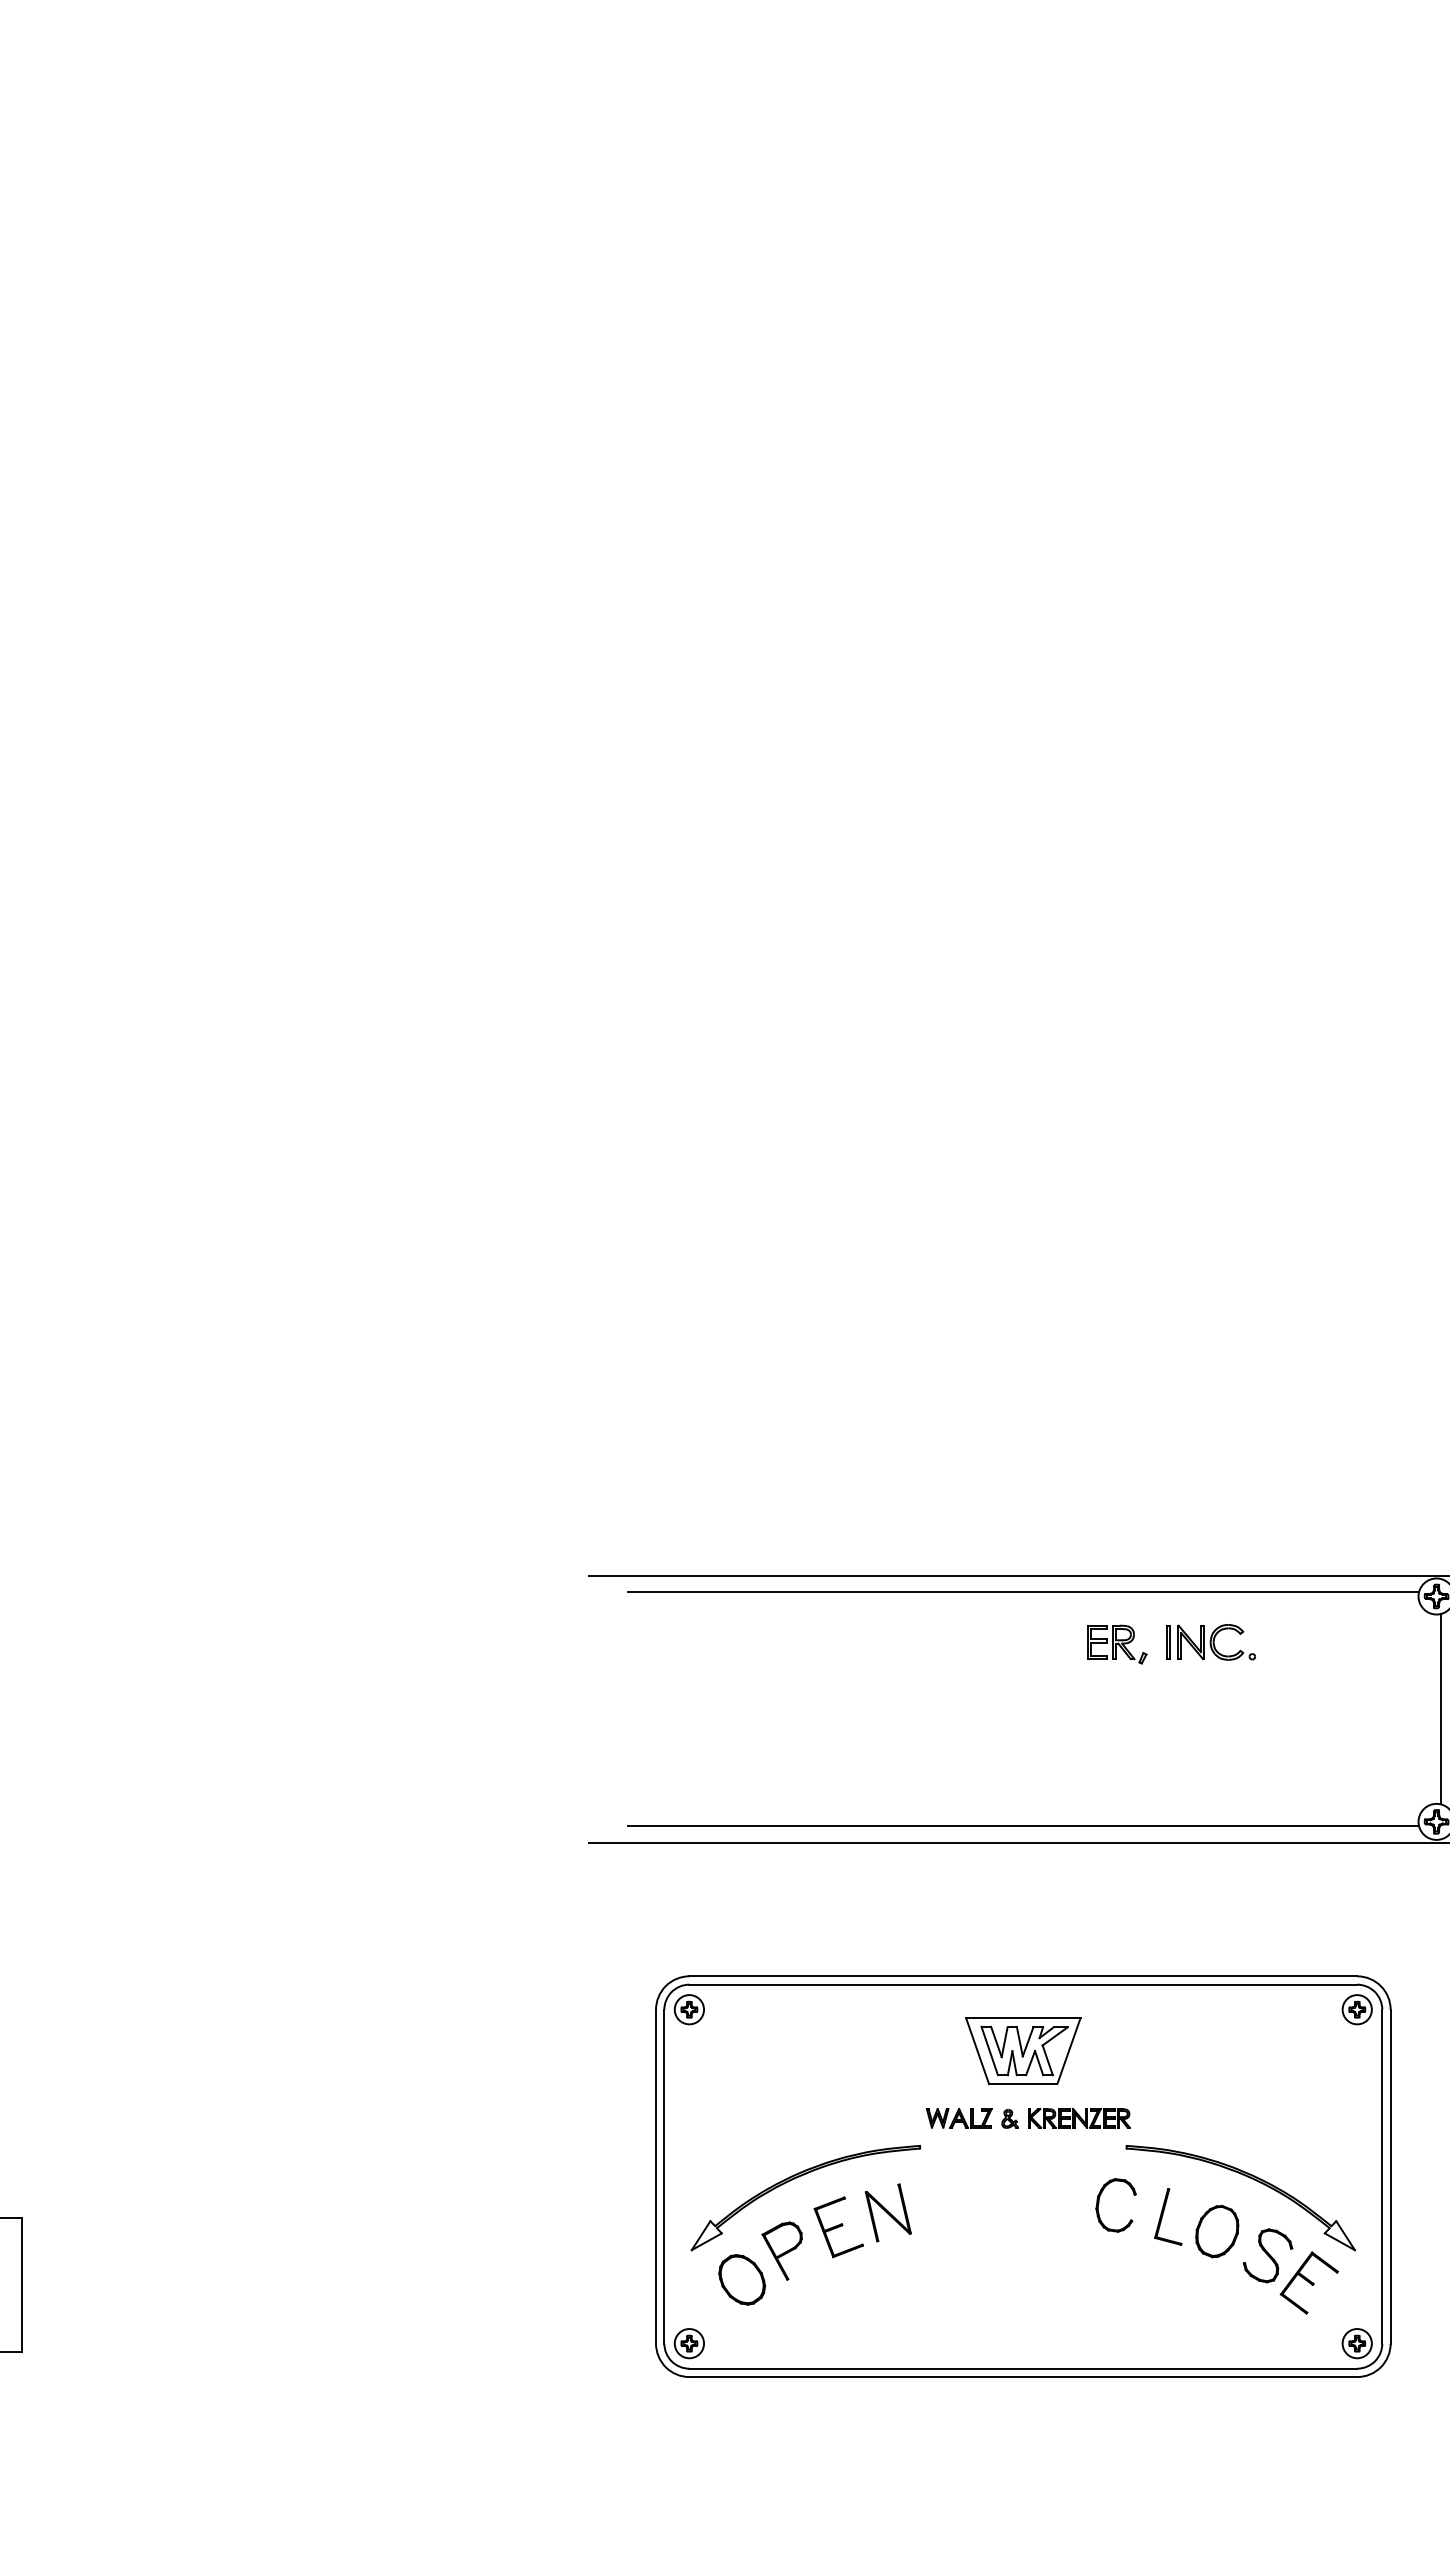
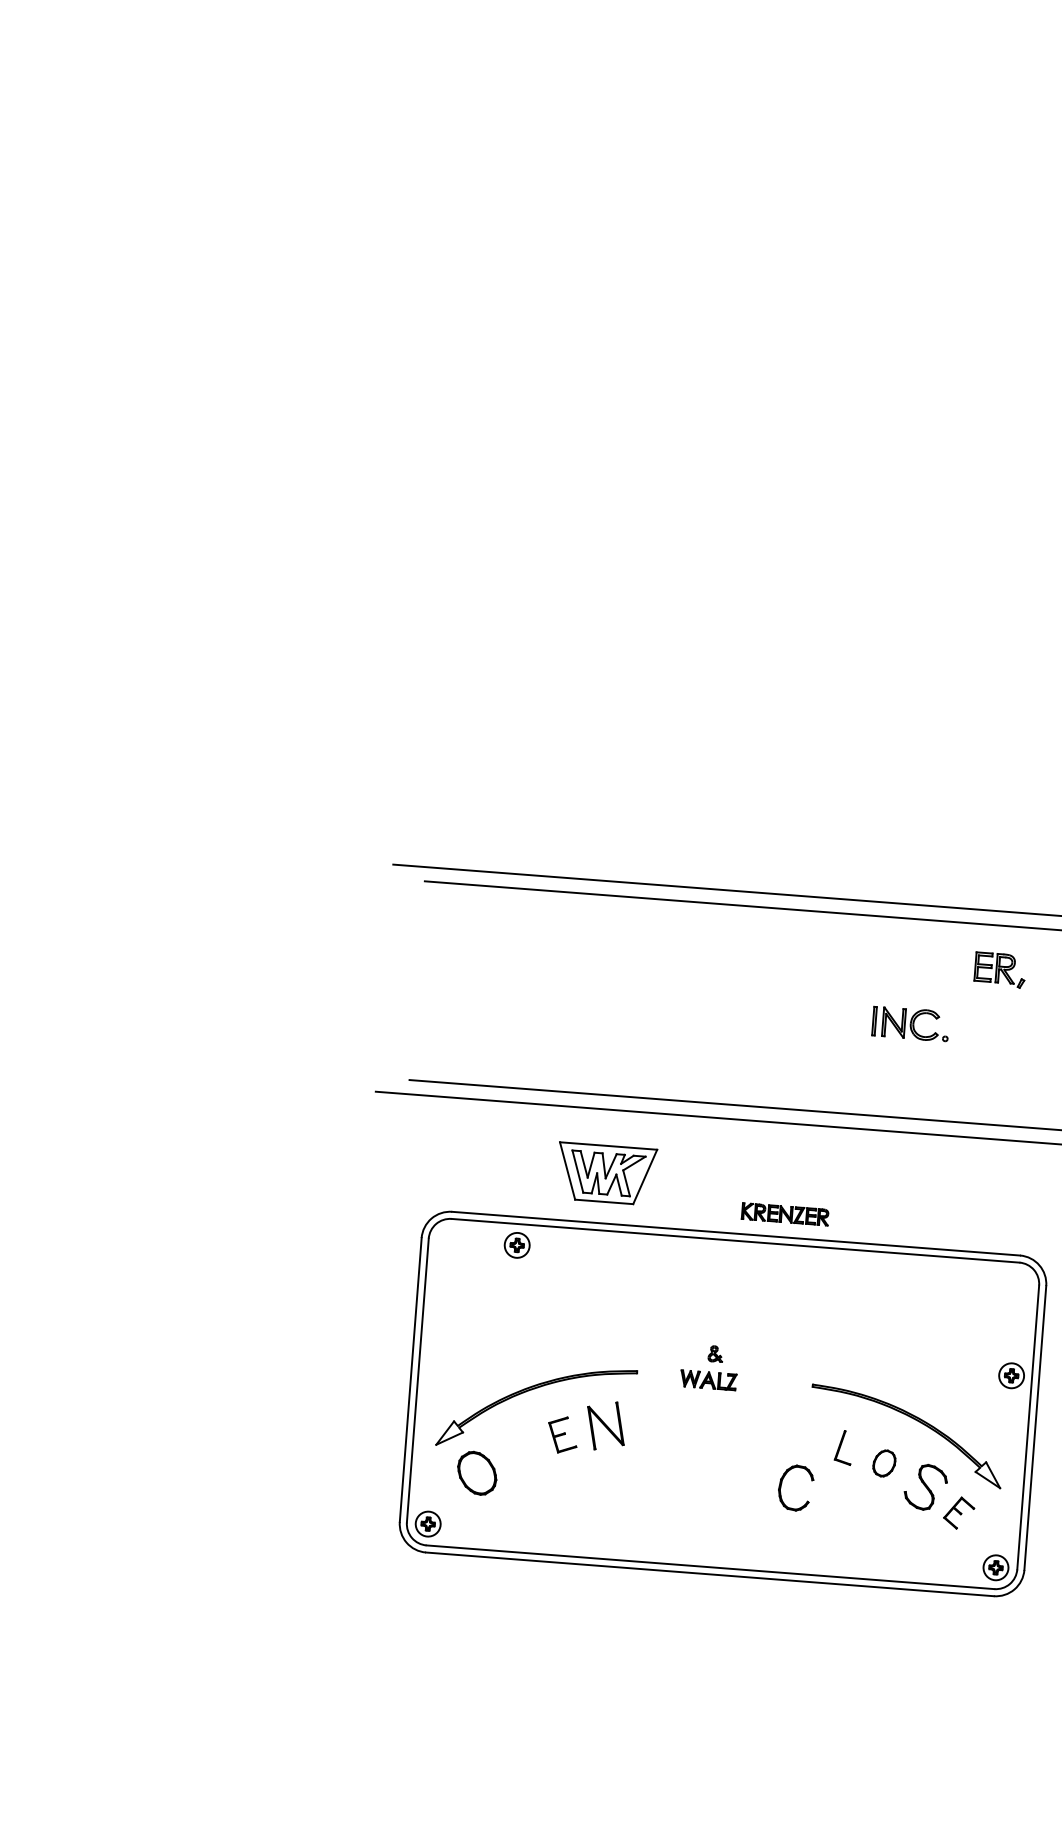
part: (1210, 1642) -> (910, 1024), moved
part: (1117, 1644) -> (1000, 970), moved
part: (688, 2009) -> (516, 1245), moved
part: (1356, 2009) -> (1010, 1375), moved
part: (1023, 2051) -> (606, 1174), moved
part: (959, 2118) -> (708, 1380), moved
part: (1079, 2118) -> (785, 1214), moved
part: (1099, 2203) -> (781, 1485), moved
part: (1168, 2216) -> (843, 1447), size x0.7
part: (838, 2227) -> (562, 1435), size x0.7
part: (1217, 2231) -> (884, 1463), size x0.6
part: (781, 2250) -> (512, 1450), removed
part: (1308, 2282) -> (958, 1512), size x0.6

